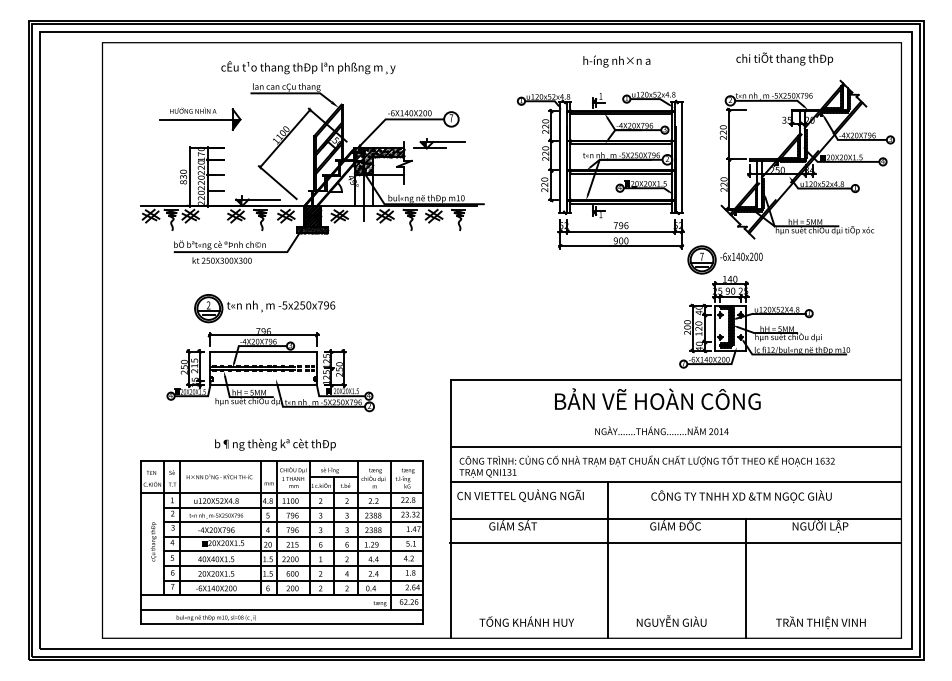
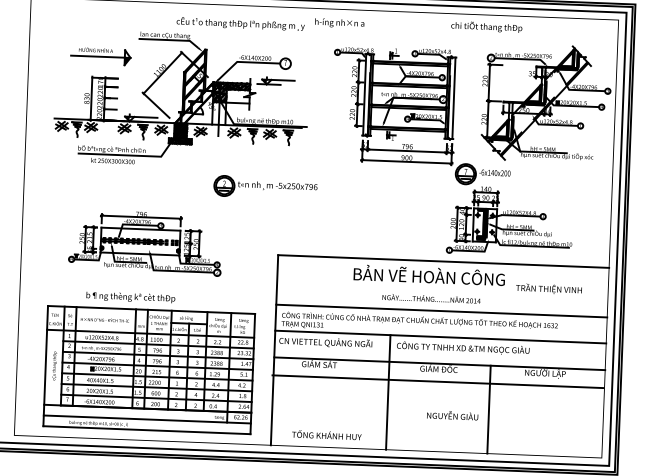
text: (784, 58) -> (486, 26), moved
text: (616, 61) -> (339, 23), moved
text: (308, 67) -> (240, 23), moved
part: (264, 308) -> (265, 187), moved
text: (275, 444) -> (130, 297), moved
text: (741, 496) -> (463, 348), moved
text: (671, 620) -> (452, 414), moved
text: (820, 622) -> (548, 288), moved

